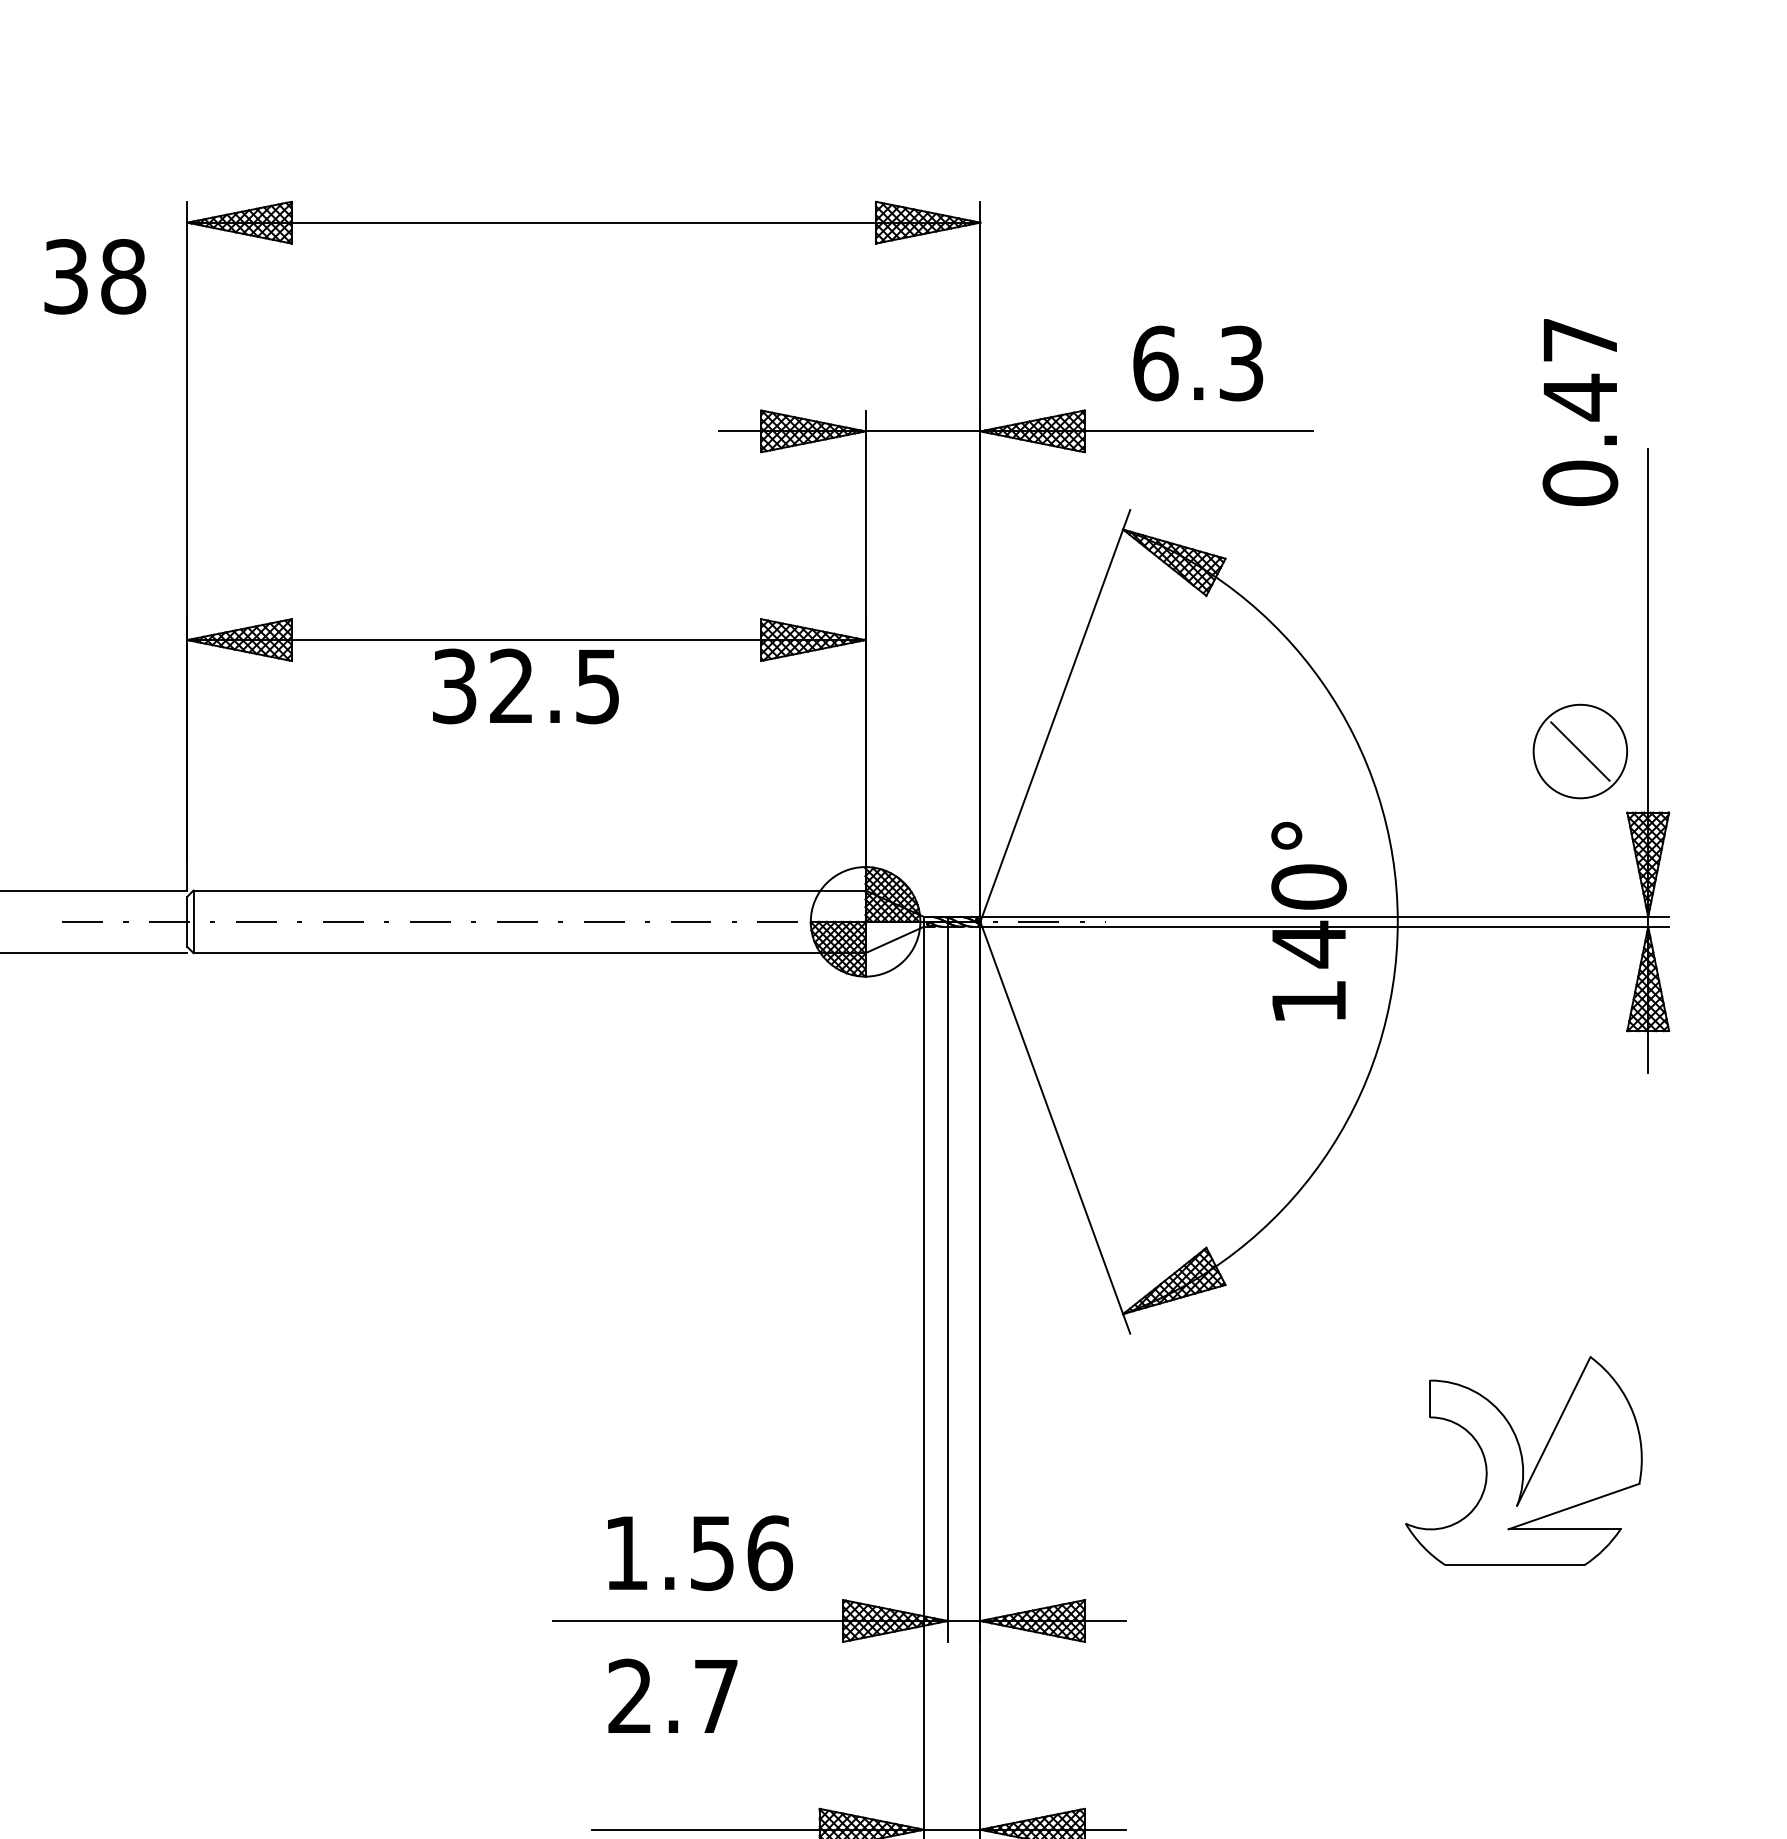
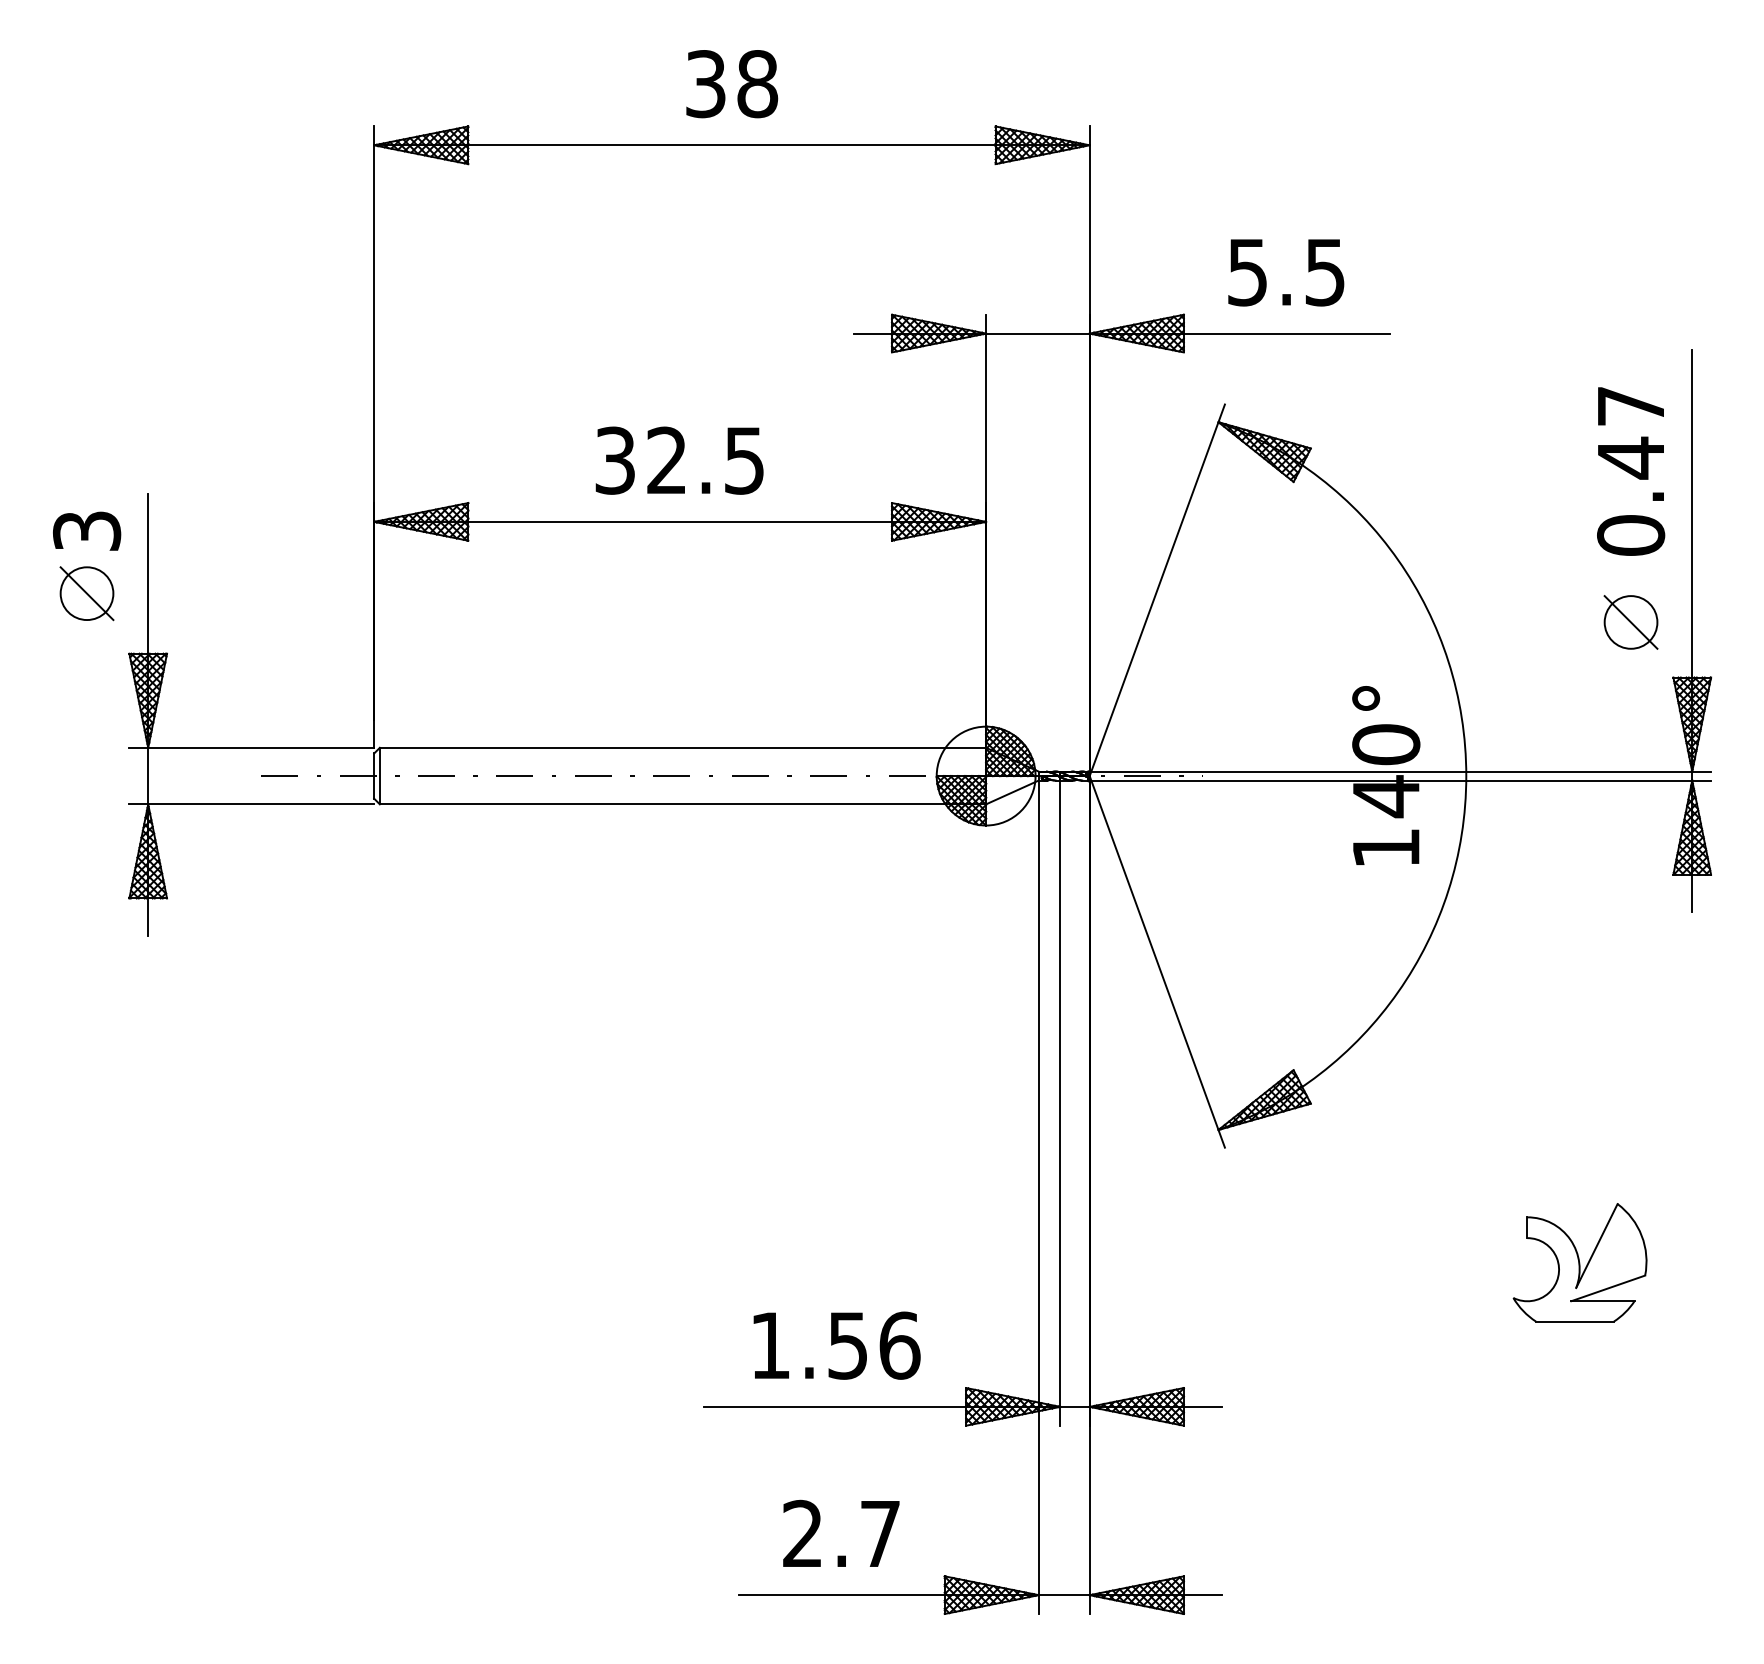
text: (95, 277) -> (732, 84), moved
text: (1197, 363) -> (1285, 272), 6.3 -> 5.5
text: (1580, 412) -> (1631, 471), moved
text: (525, 686) -> (679, 460), moved
circle: (1579, 751) -> (1630, 622), size x0.62
part: (1523, 1460) -> (1579, 1262), size x0.62
text: (673, 1694) -> (841, 1532), moved

